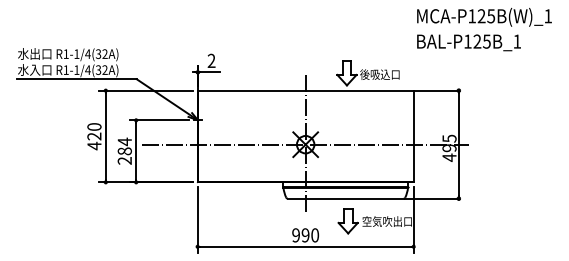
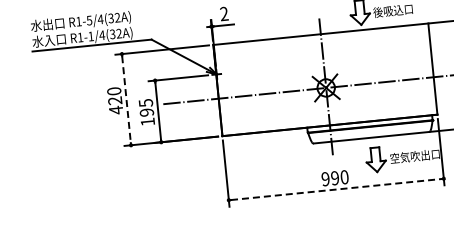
text: (76, 53) -> (89, 19), R1-1/4(32A) -> R1-5/4(32A)
line: (105, 136) -> (126, 99), solid -> dashed
text: (124, 150) -> (146, 111), 284 -> 195
line: (305, 246) -> (336, 189), solid -> dashed

